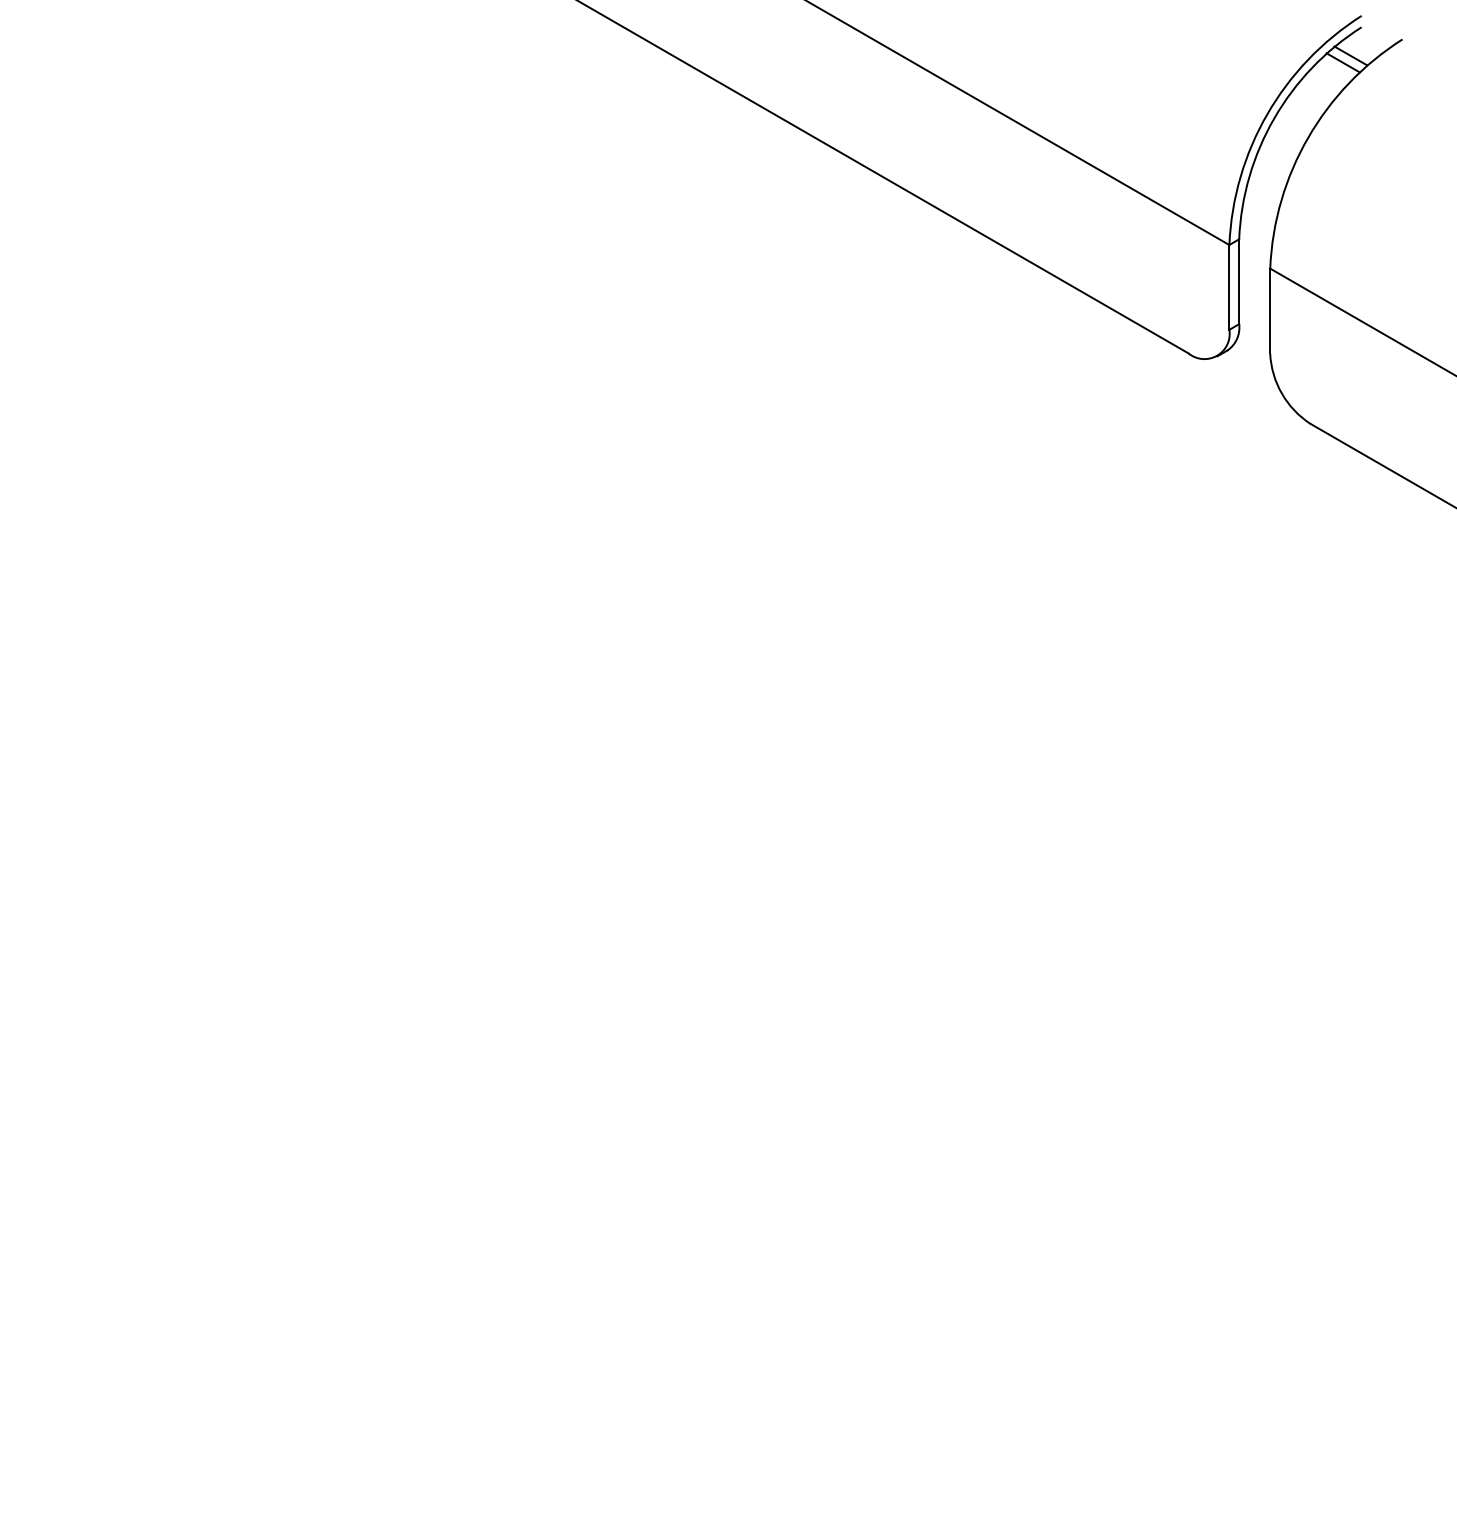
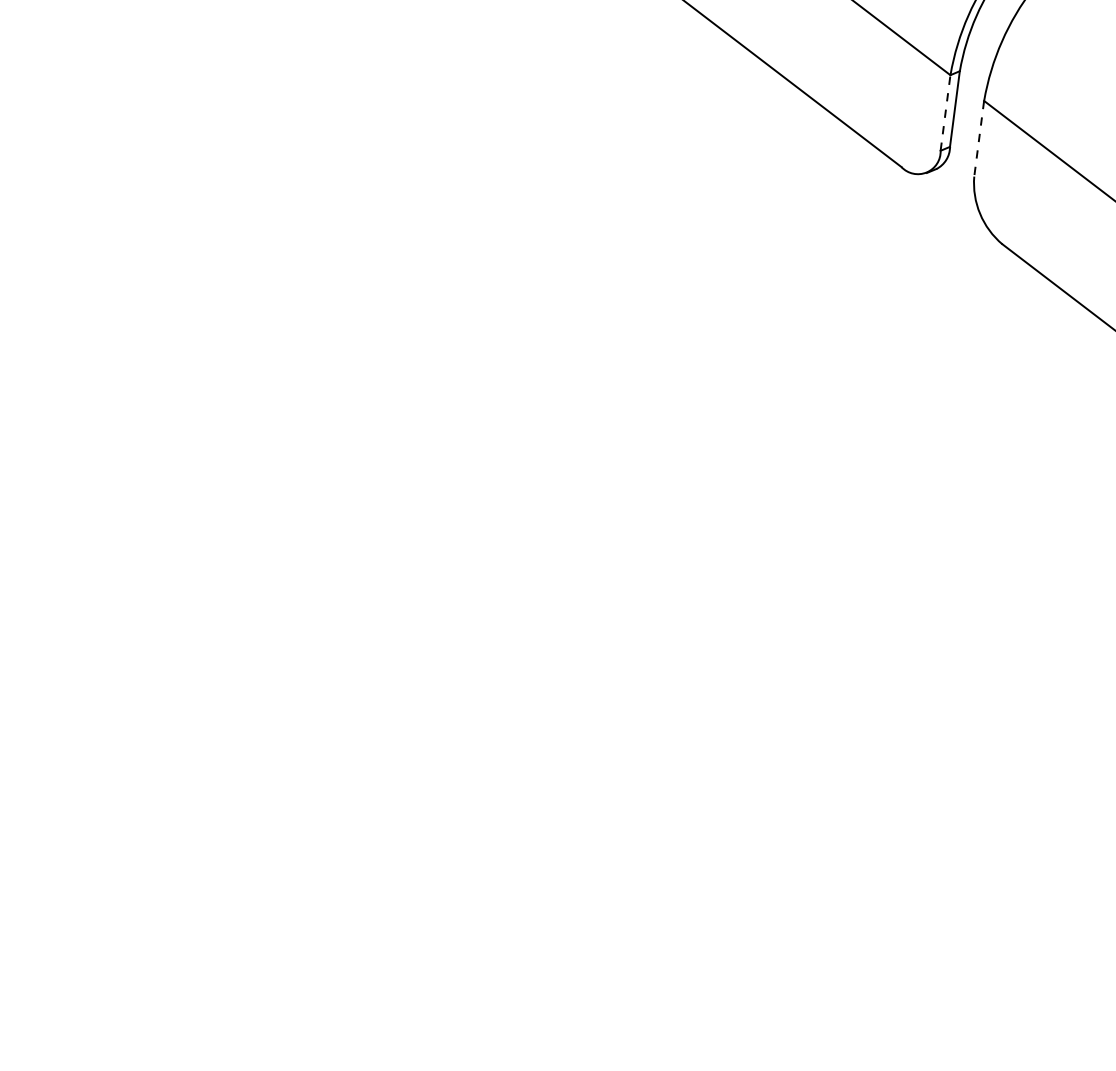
line: (1229, 286) -> (945, 112), solid -> dashed
line: (1270, 311) -> (979, 139), solid -> dashed

